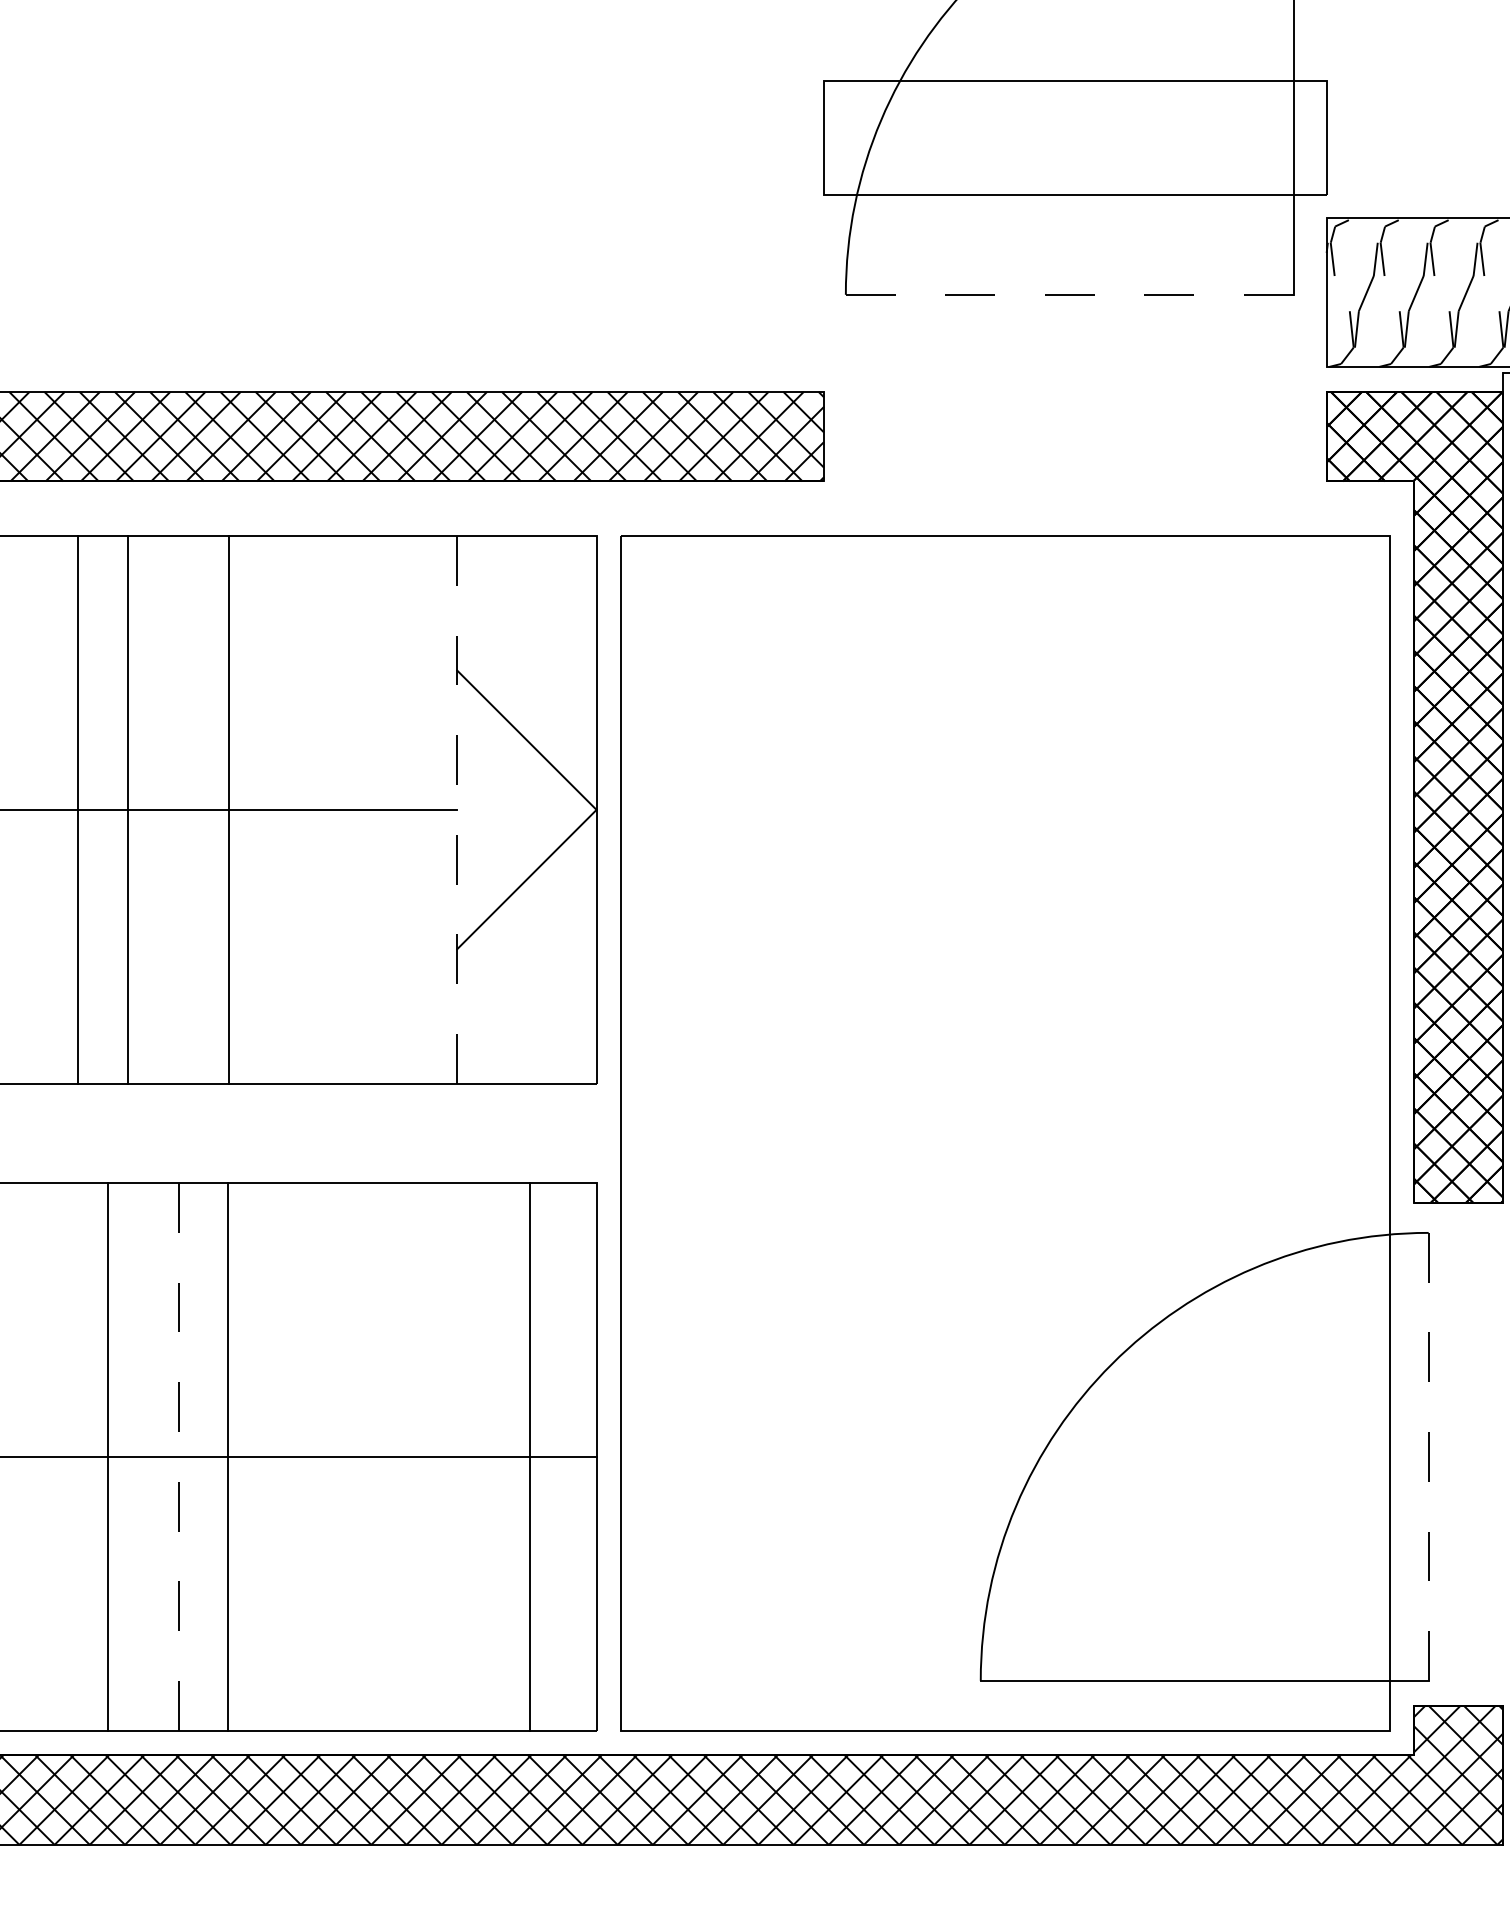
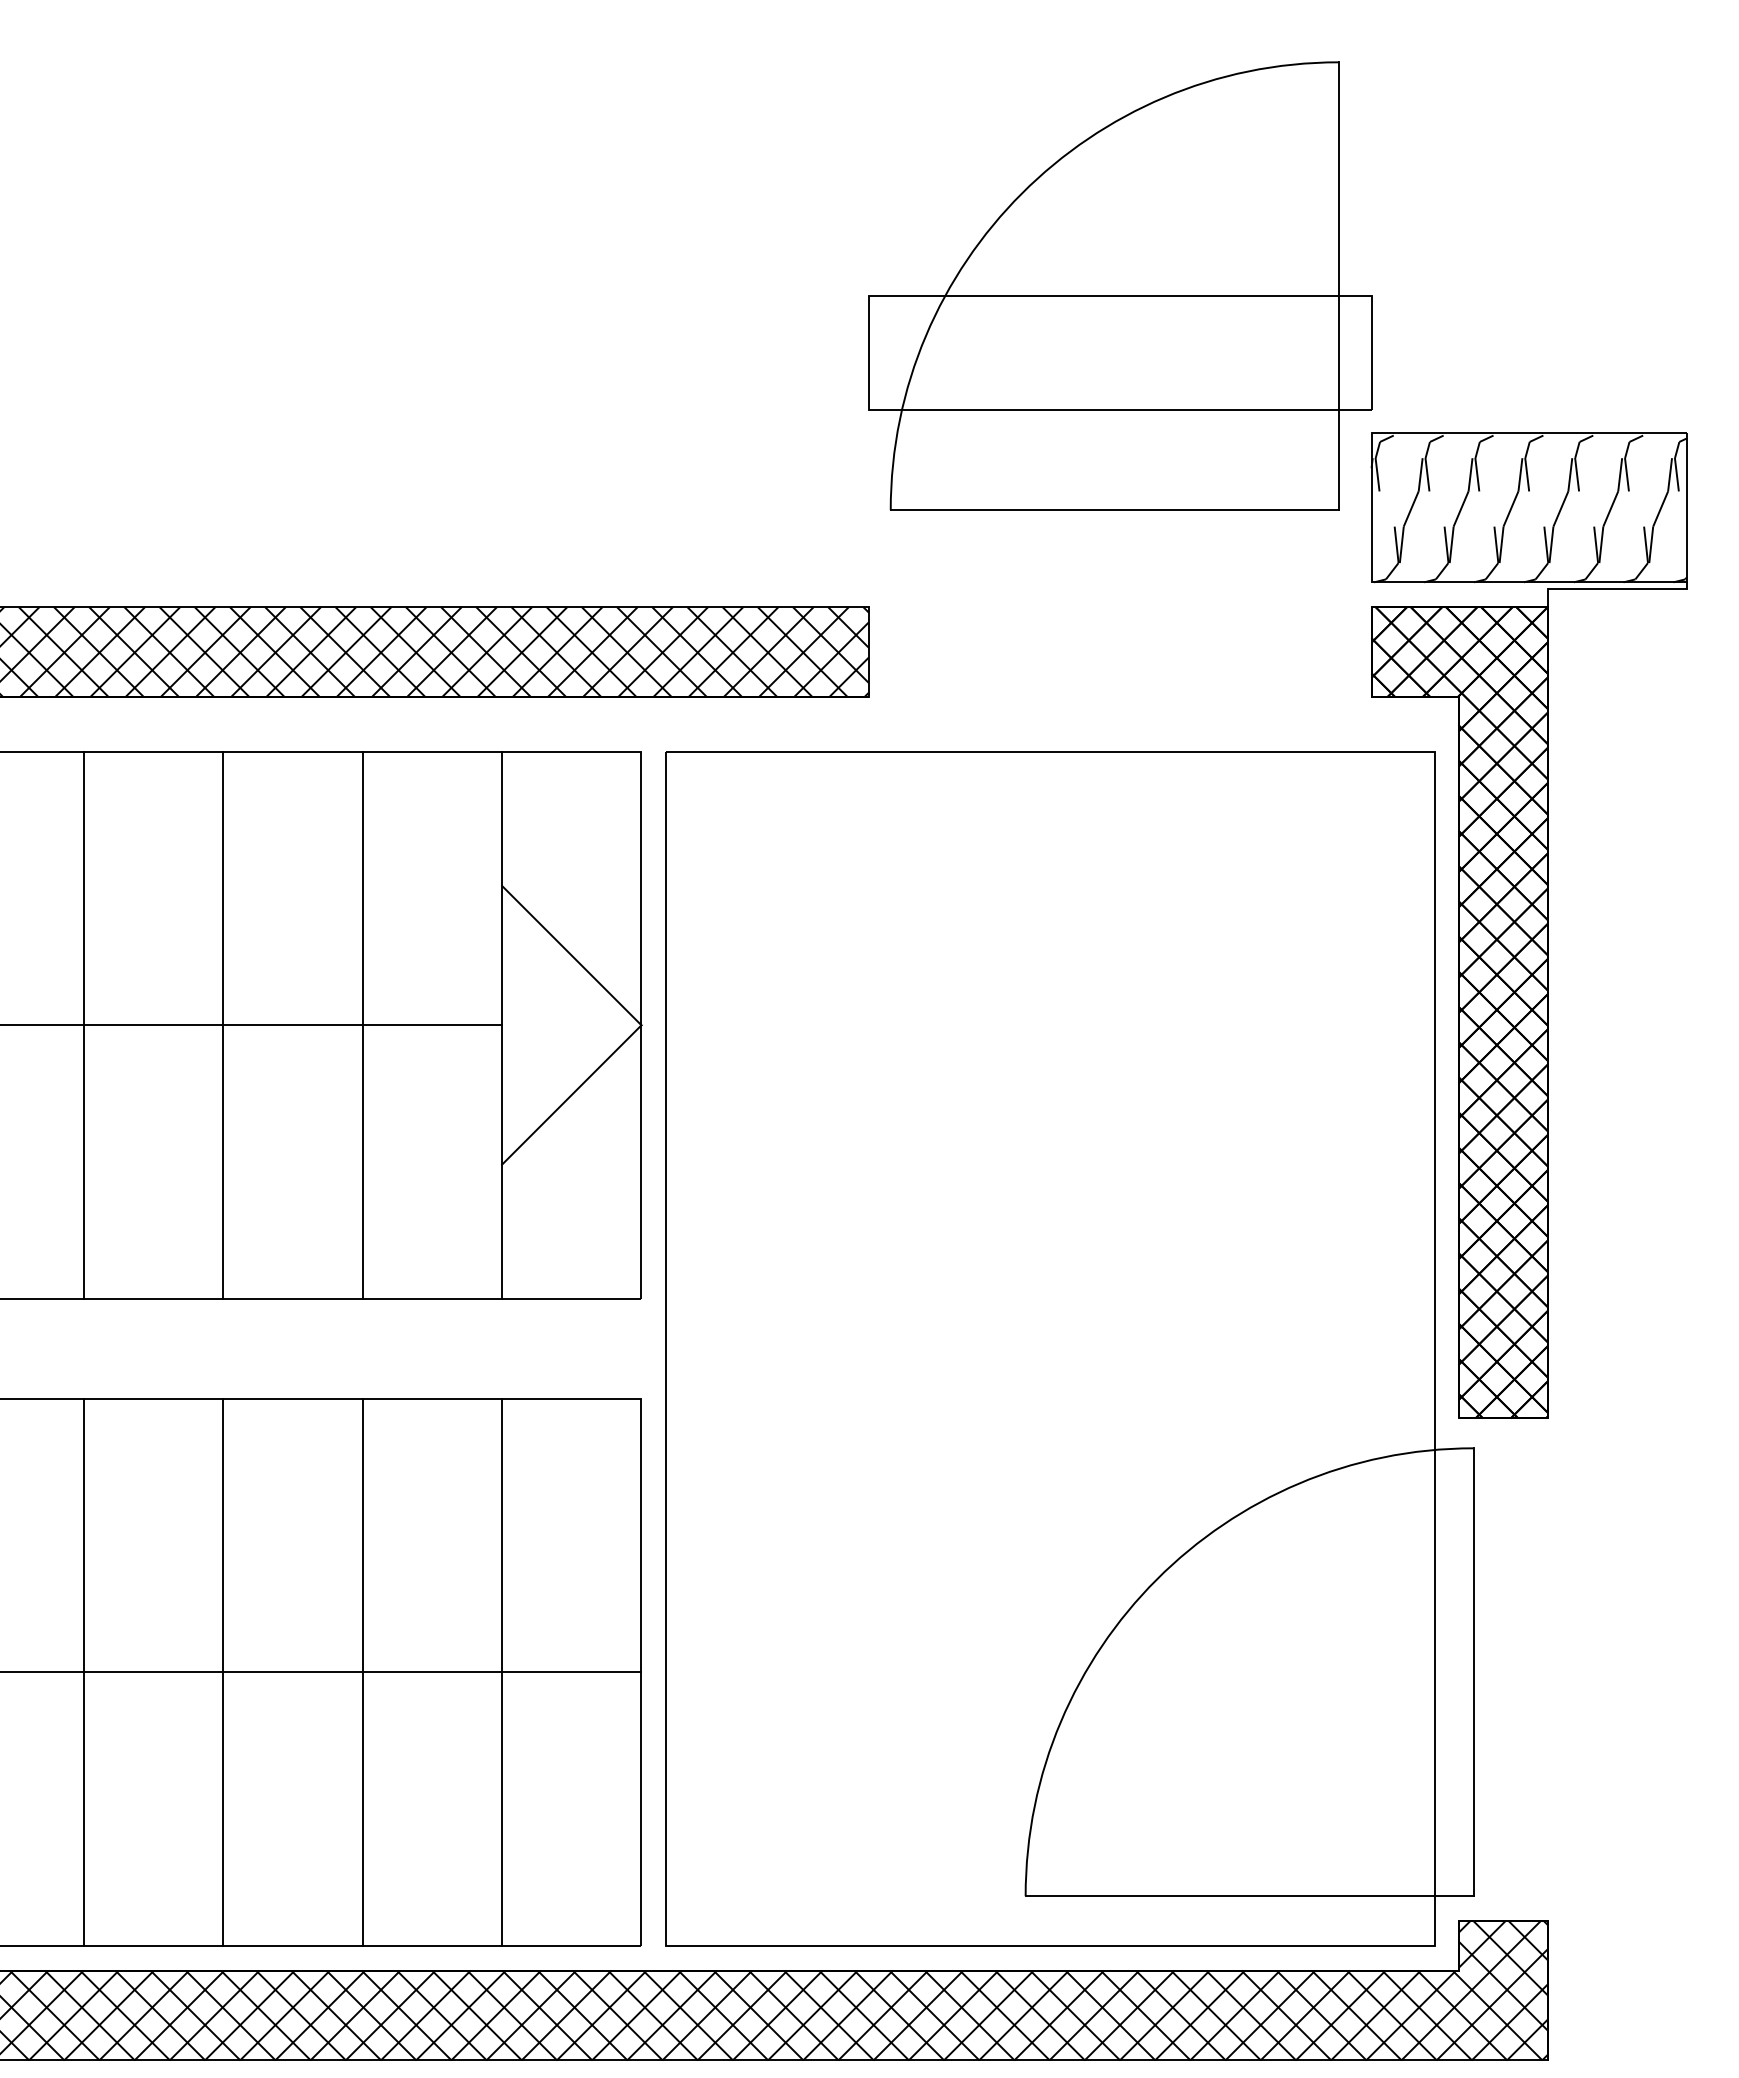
line: (1069, 295) -> (1114, 510), dashed -> solid
line: (77, 810) -> (223, 1025), moved
line: (128, 810) -> (84, 1025), moved
line: (228, 810) -> (362, 1025), moved
line: (457, 810) -> (502, 1025), dashed -> solid
line: (108, 1456) -> (84, 1671), moved
line: (227, 1456) -> (362, 1671), moved
line: (530, 1456) -> (502, 1671), moved
line: (178, 1457) -> (223, 1672), dashed -> solid
line: (1428, 1457) -> (1473, 1672), dashed -> solid

